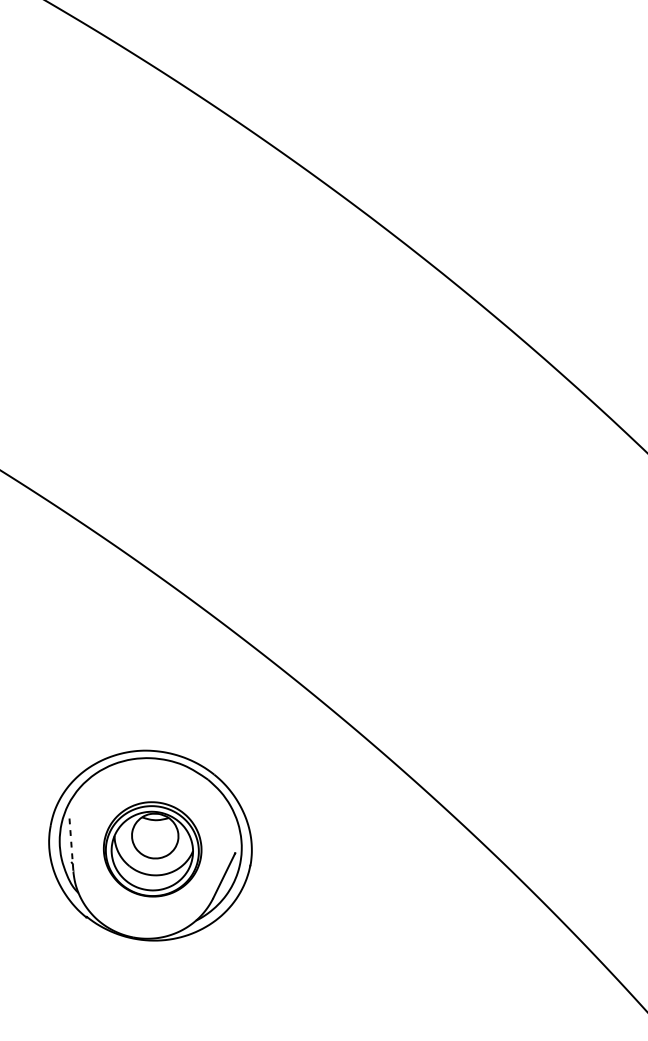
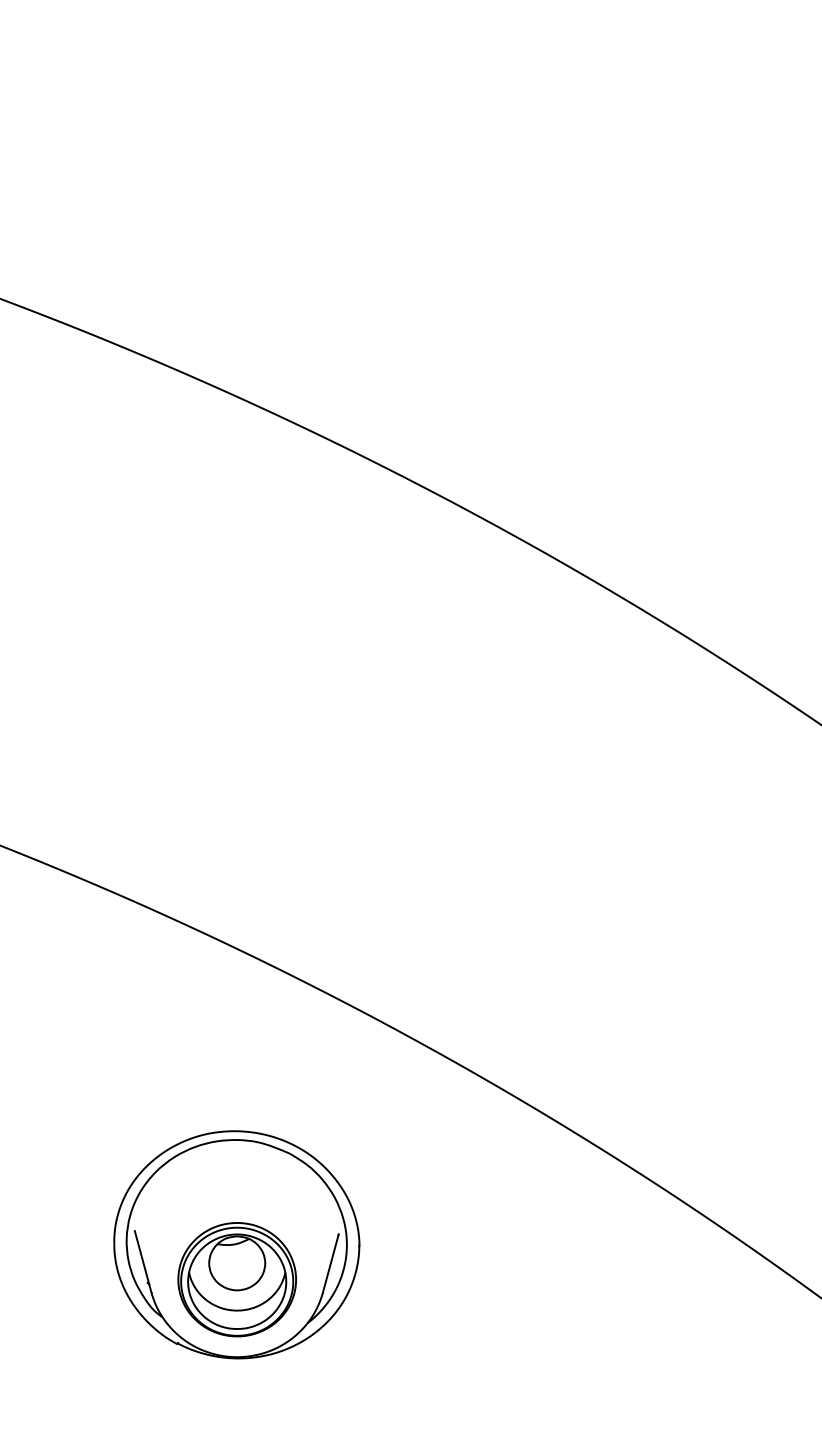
line: (71, 844) -> (143, 1261), dashed -> solid
part: (152, 849) -> (236, 1279), moved

